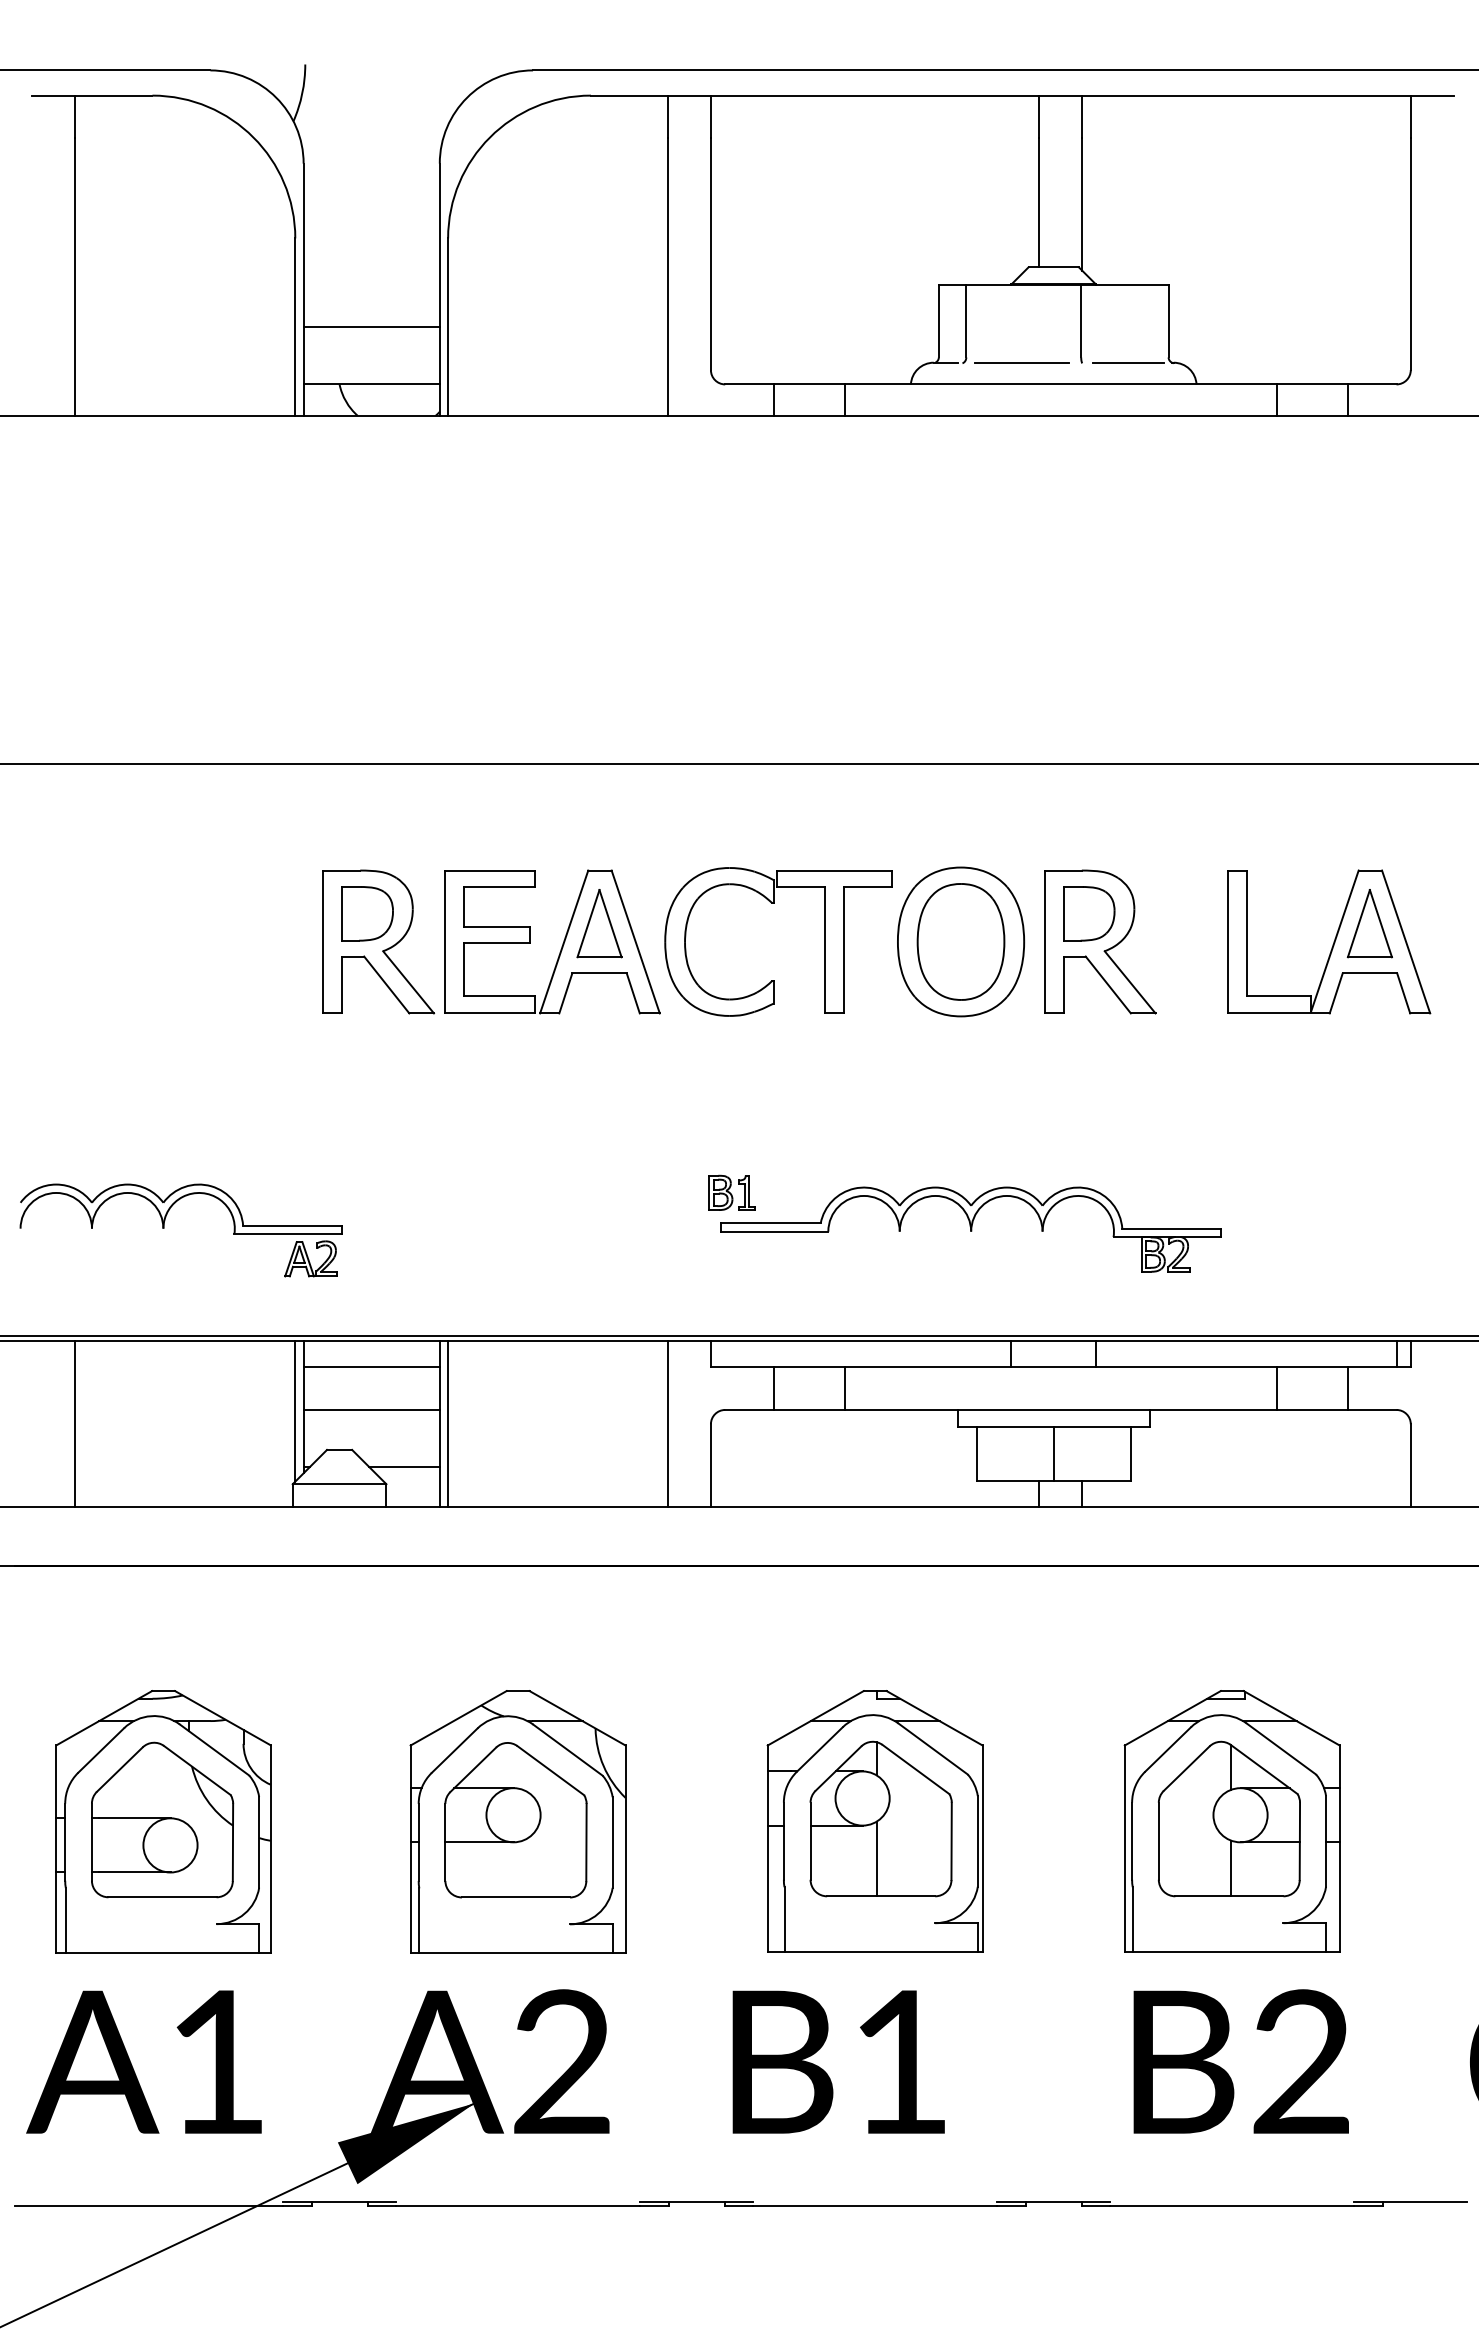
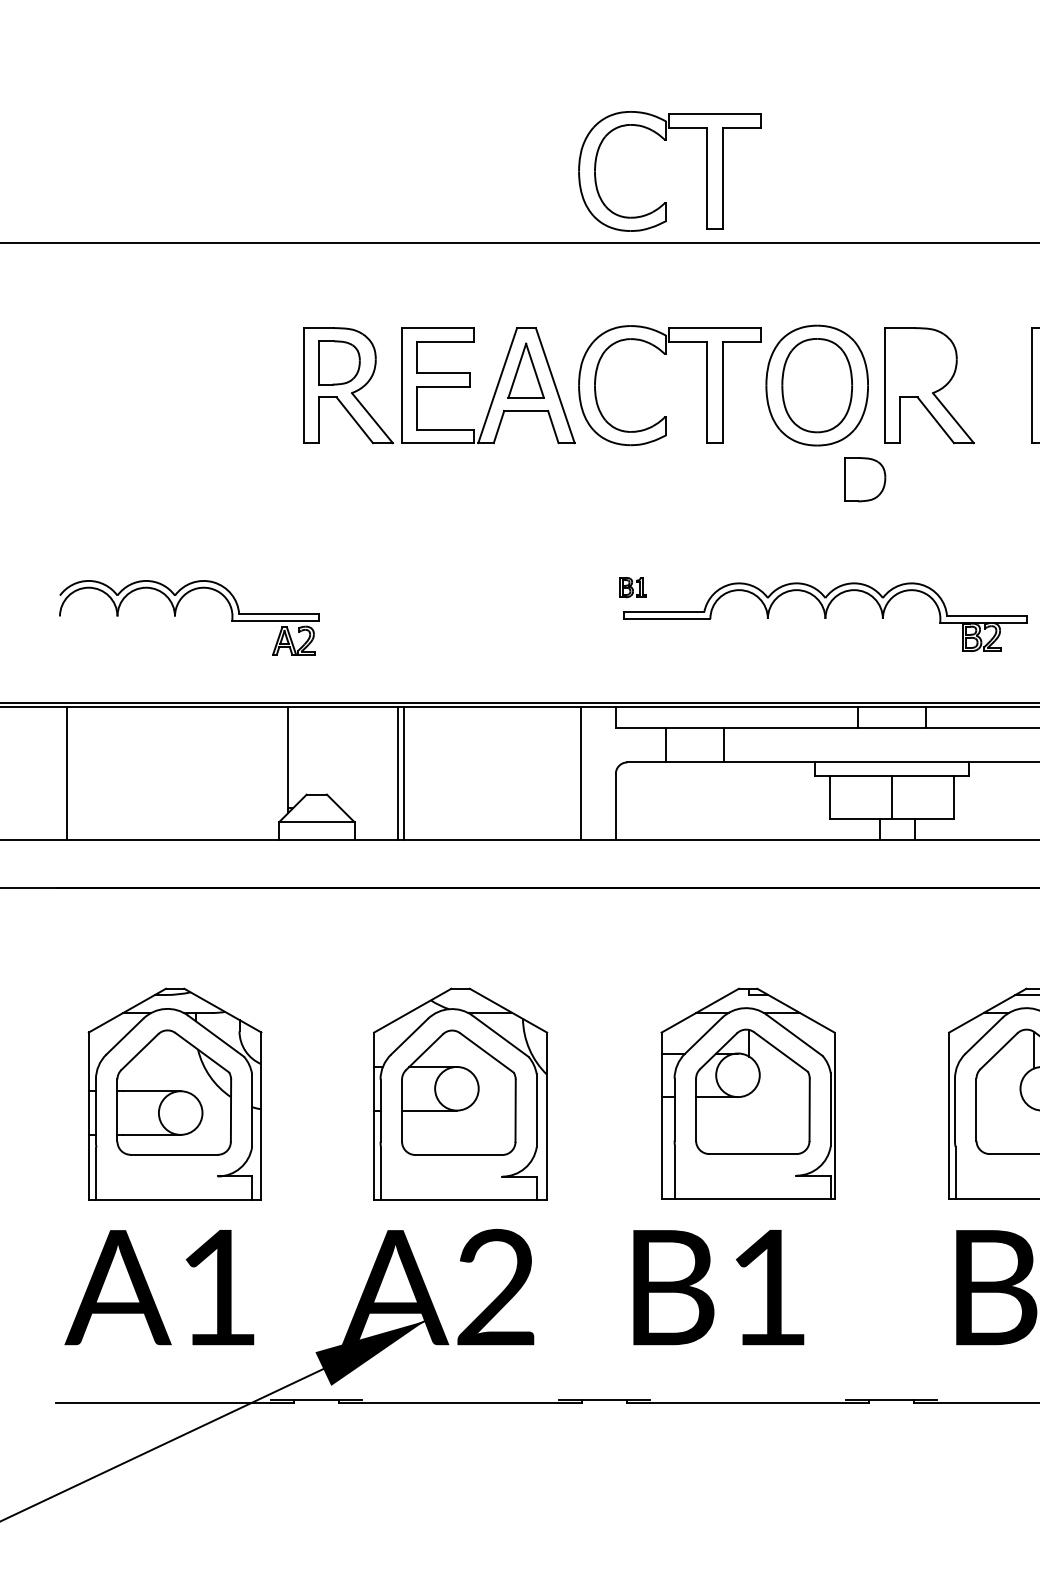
part: (774, 637) -> (667, 140), added
part: (1089, 913) -> (865, 479), moved
part: (731, 1192) -> (632, 587), size x0.7
line: (371, 1367) -> (342, 728), removed
line: (371, 1409) -> (342, 762), removed
line: (295, 1411) -> (281, 763), removed
line: (75, 1423) -> (67, 773), moved
line: (404, 1467) -> (369, 808), removed
line: (876, 1858) -> (749, 1123), removed
line: (1230, 1868) -> (1034, 1131), removed

